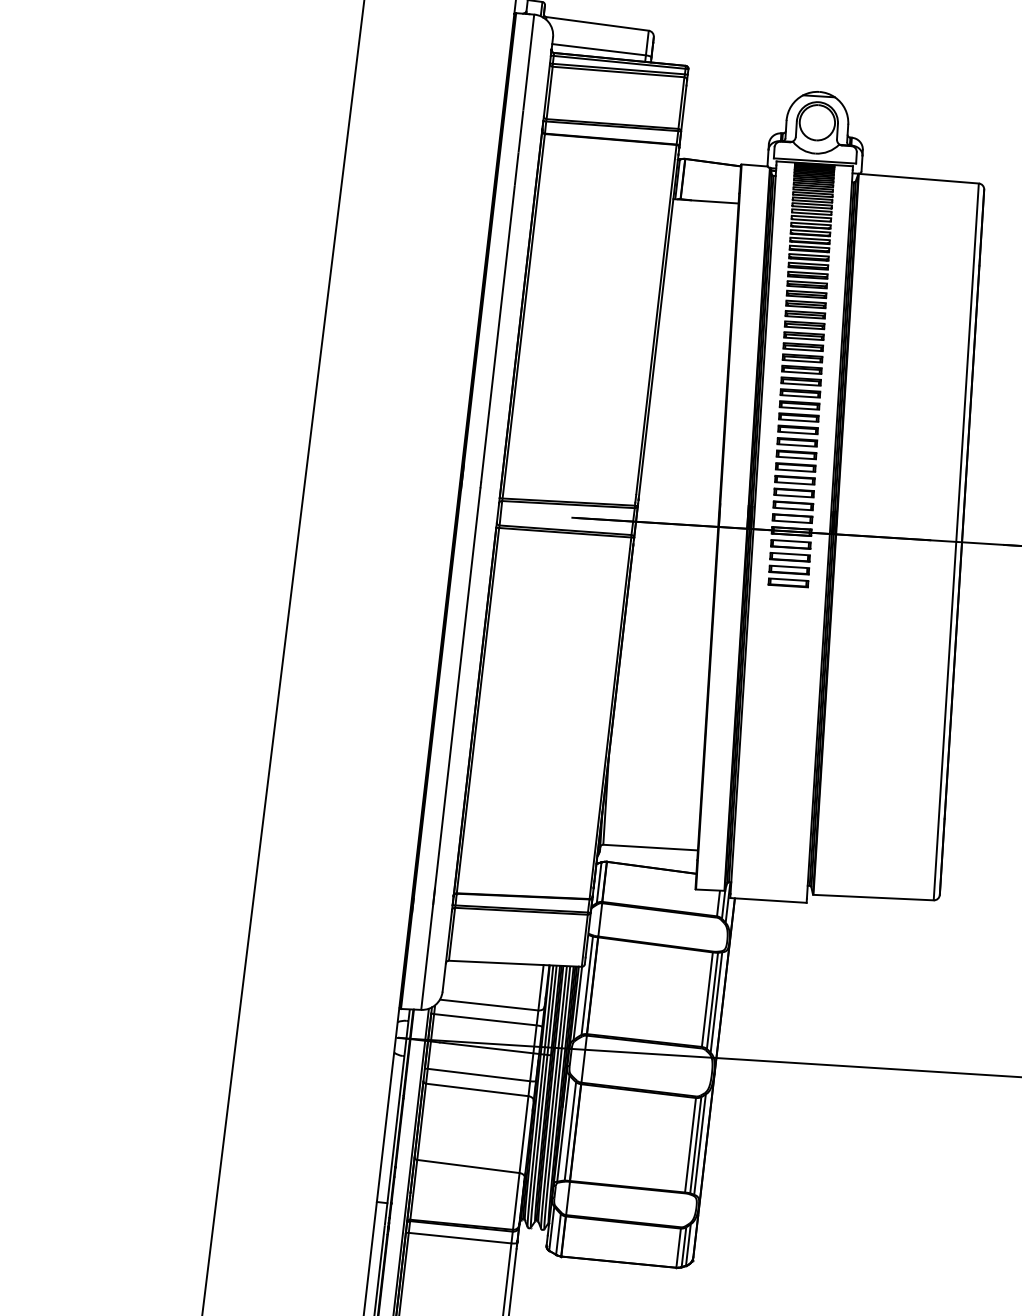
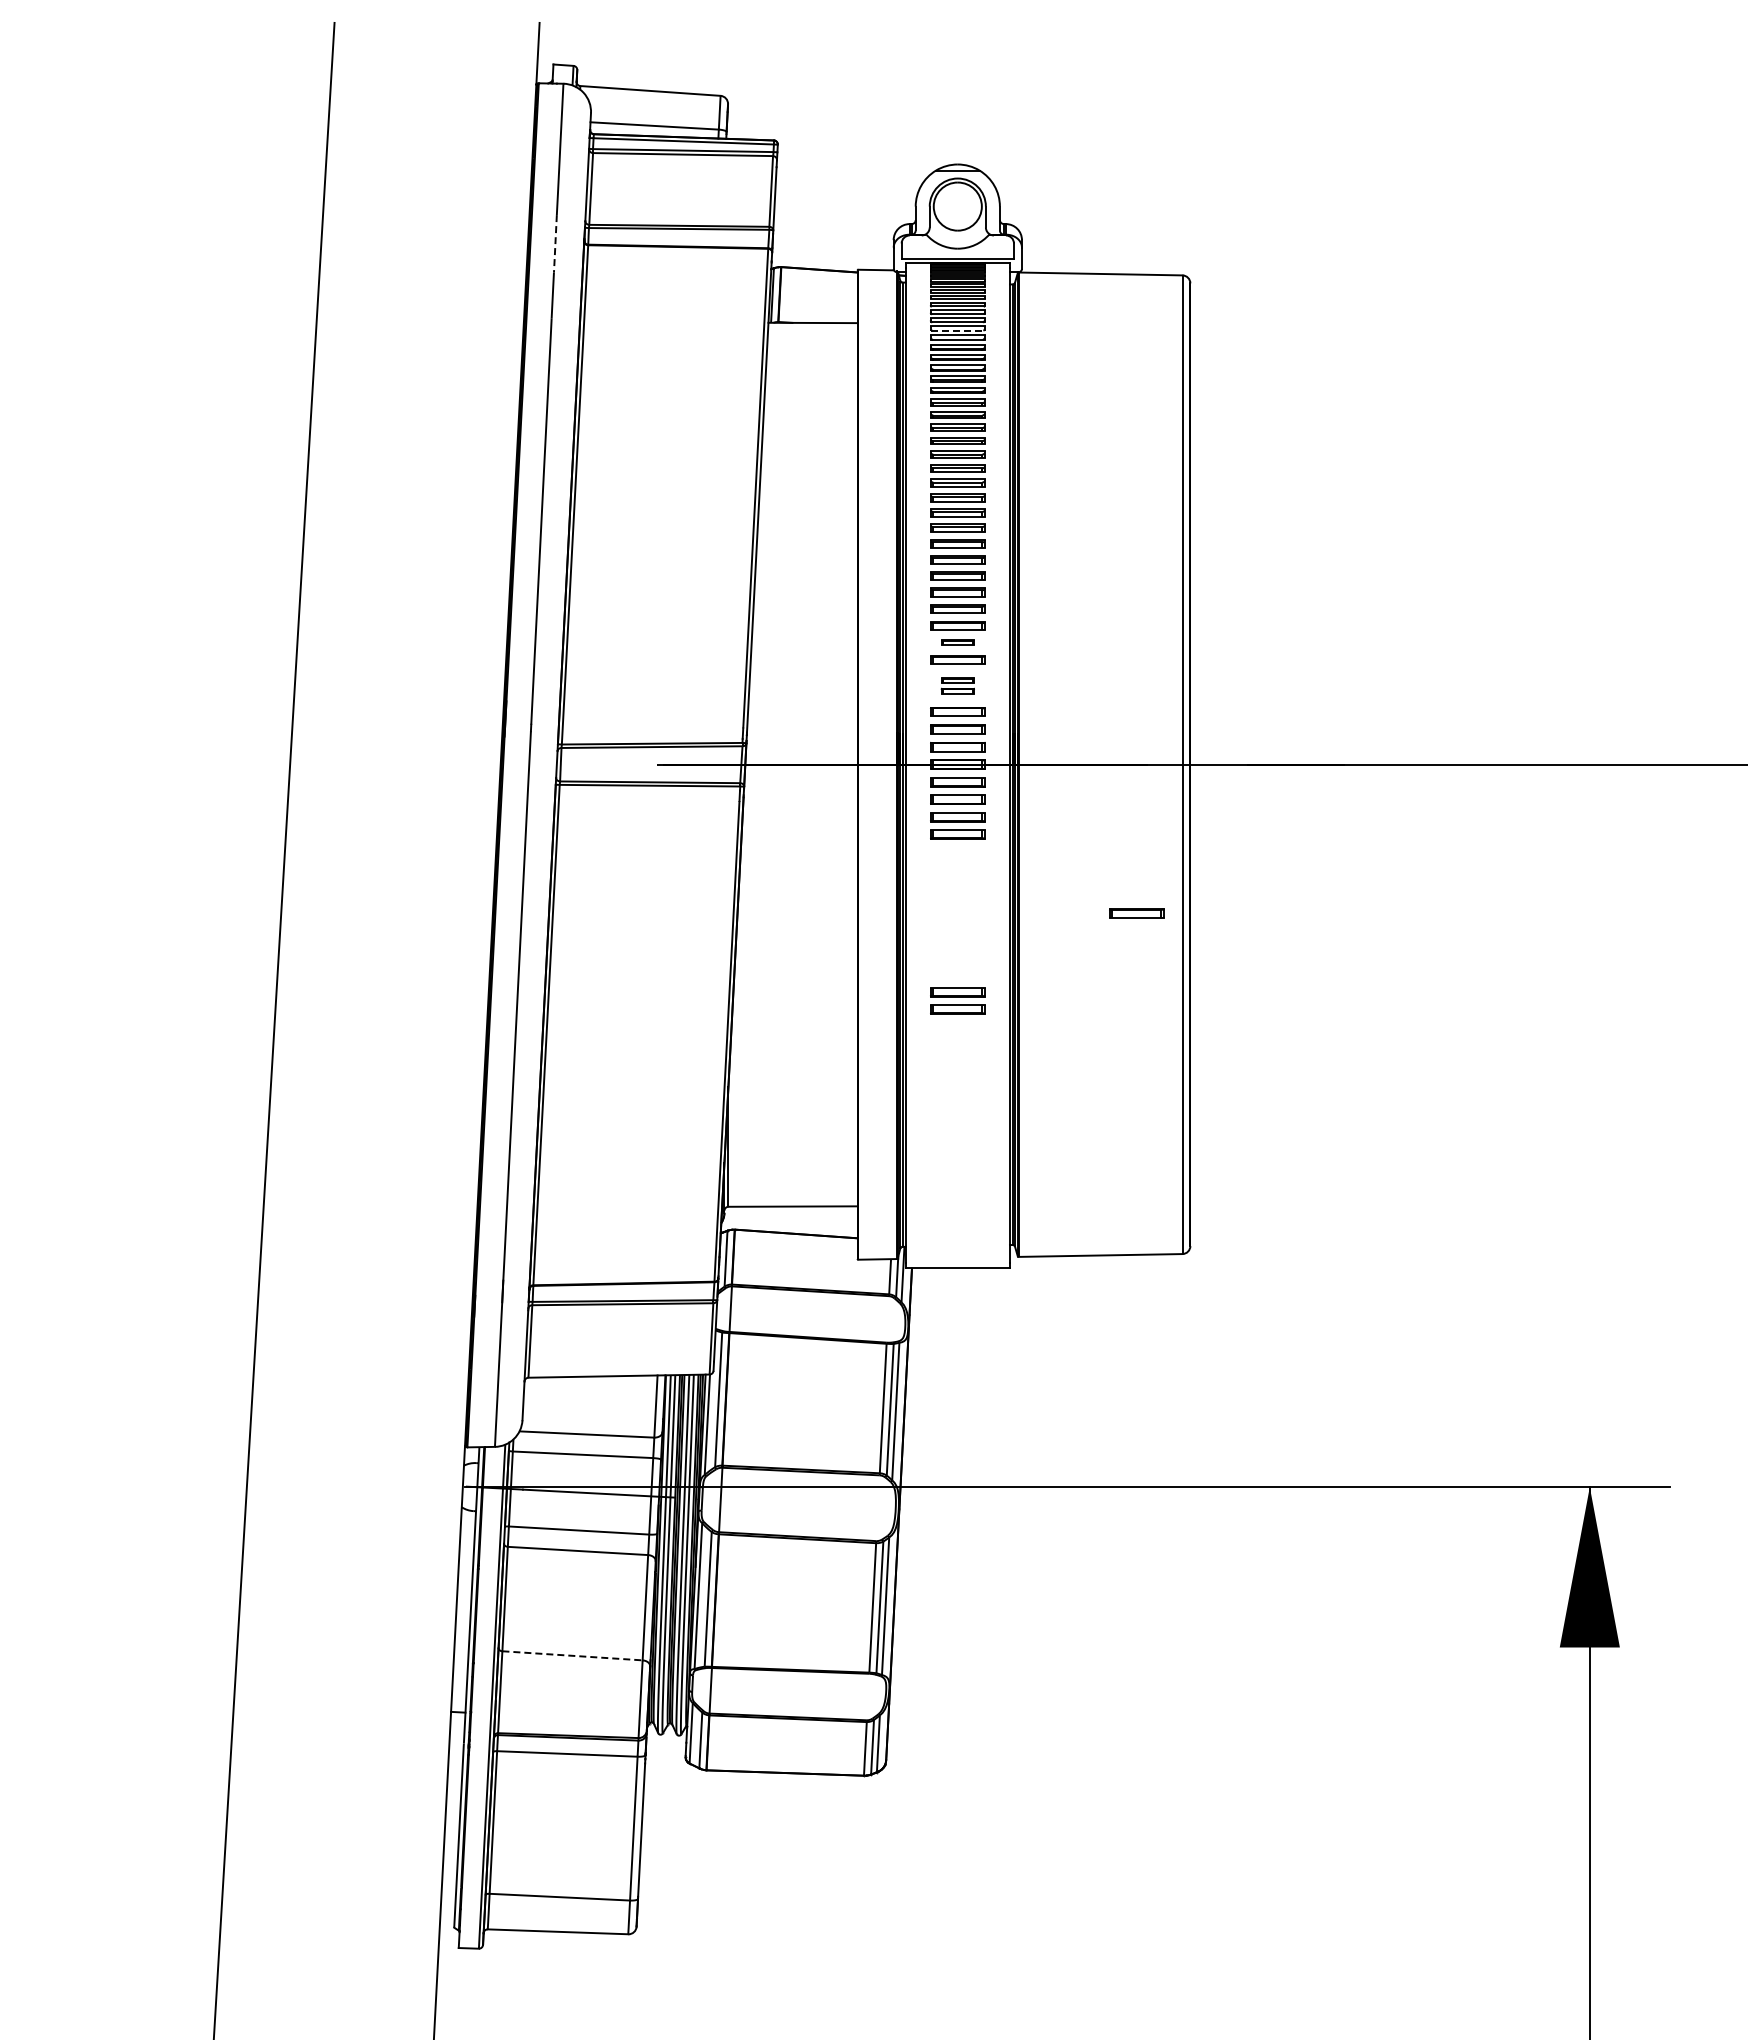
line: (520, 131) -> (555, 244), solid -> dashed
line: (811, 213) -> (957, 330), solid -> dashed
part: (797, 442) -> (957, 642), size x0.6
part: (795, 473) -> (957, 685), size x0.6
part: (915, 648) -> (1136, 913), added
part: (780, 704) -> (957, 1000), added
line: (469, 1166) -> (573, 1655), solid -> dashed

